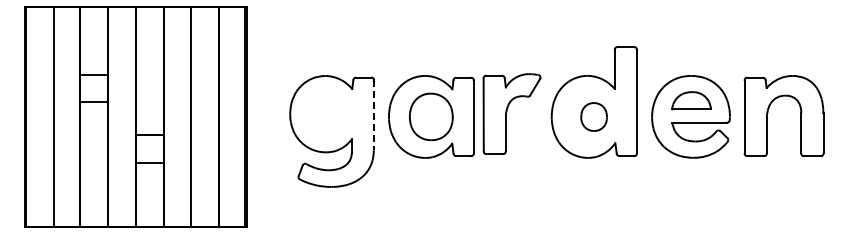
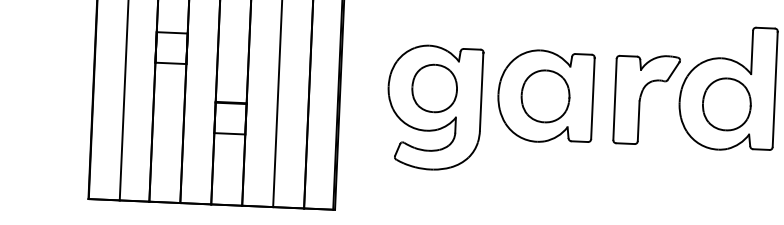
part: (511, 113) -> (646, 99), moved
part: (331, 114) -> (434, 88), added
line: (373, 115) -> (481, 92), dashed -> solid
part: (593, 116) -> (726, 103), size x1.67

